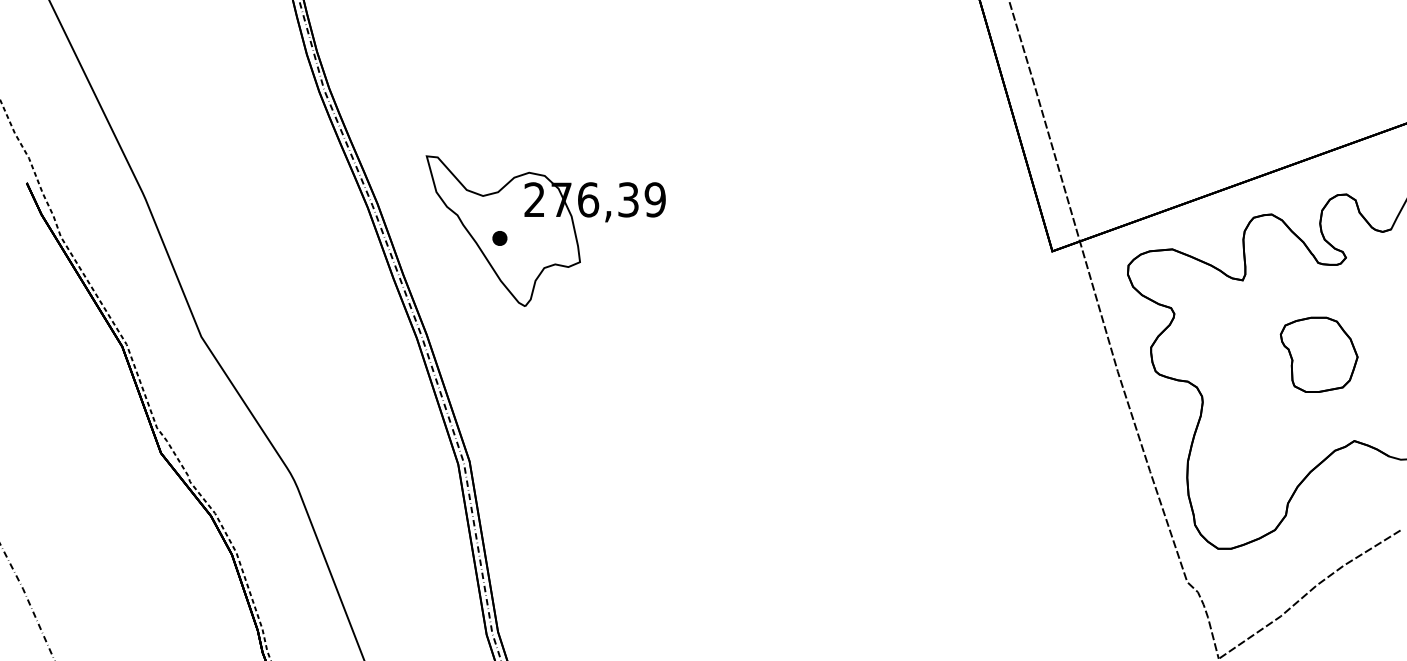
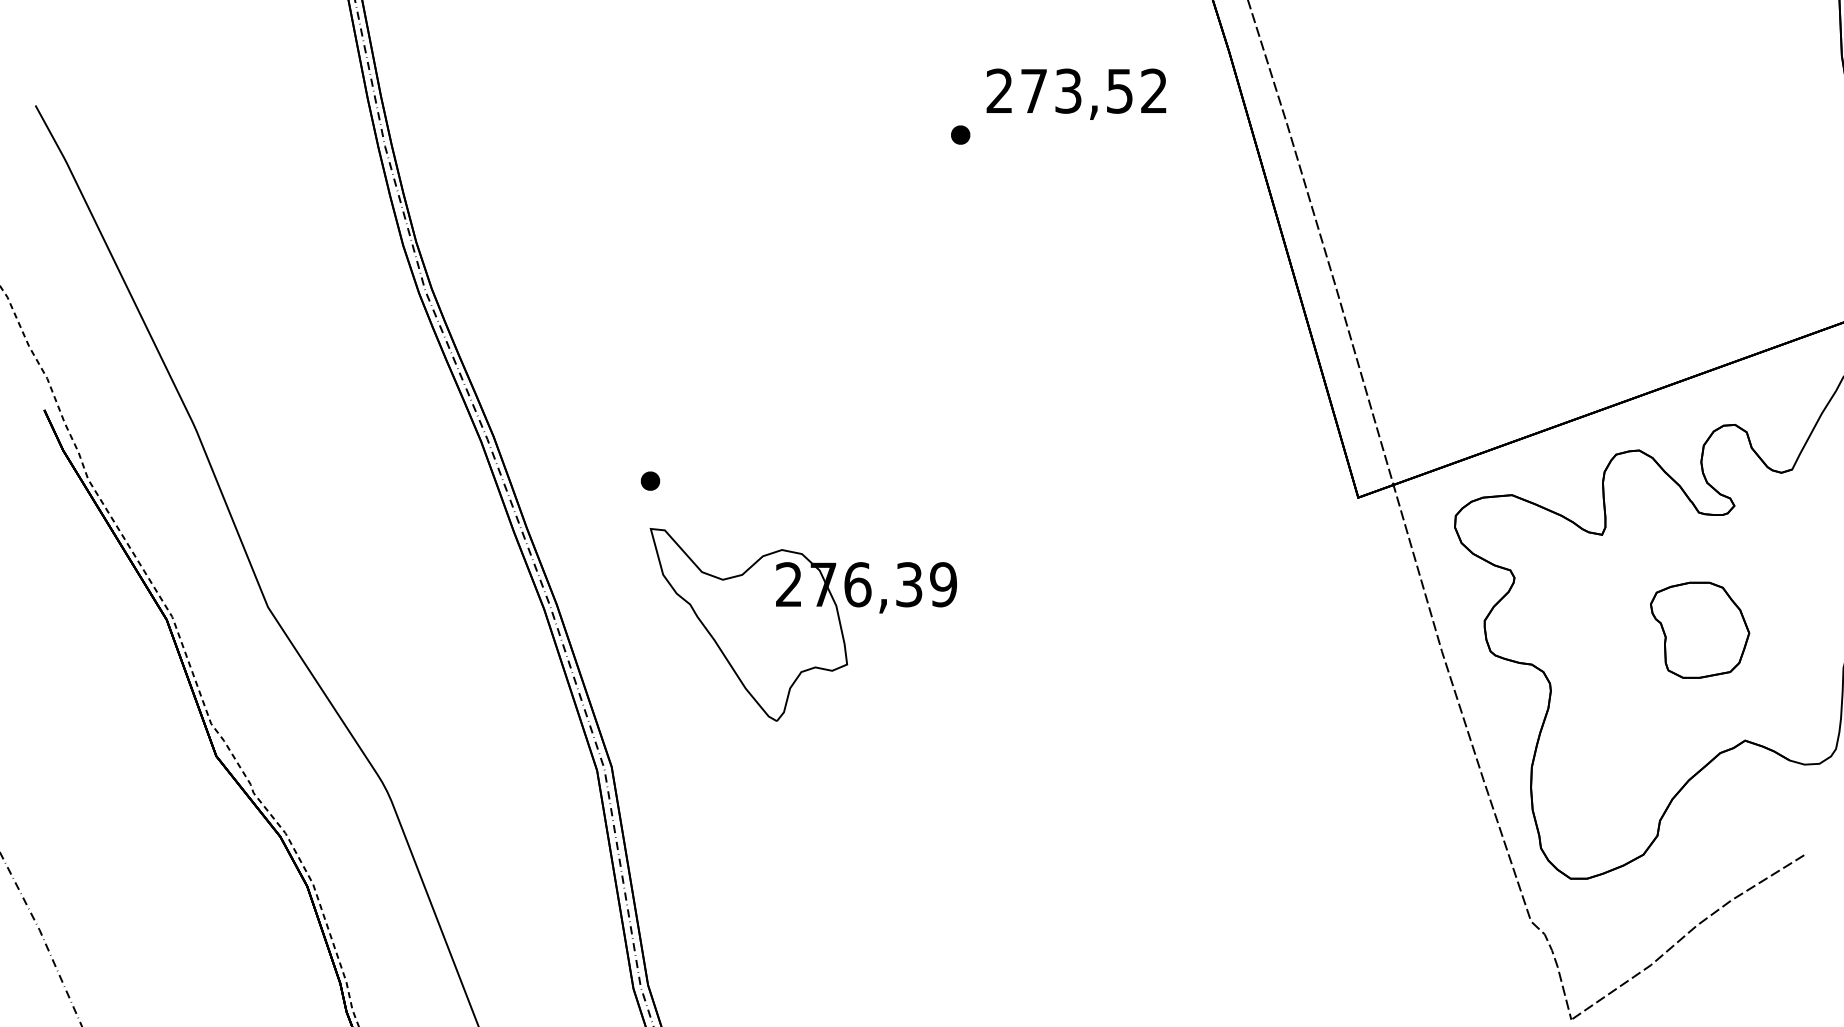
part: (545, 230) -> (802, 624), moved

